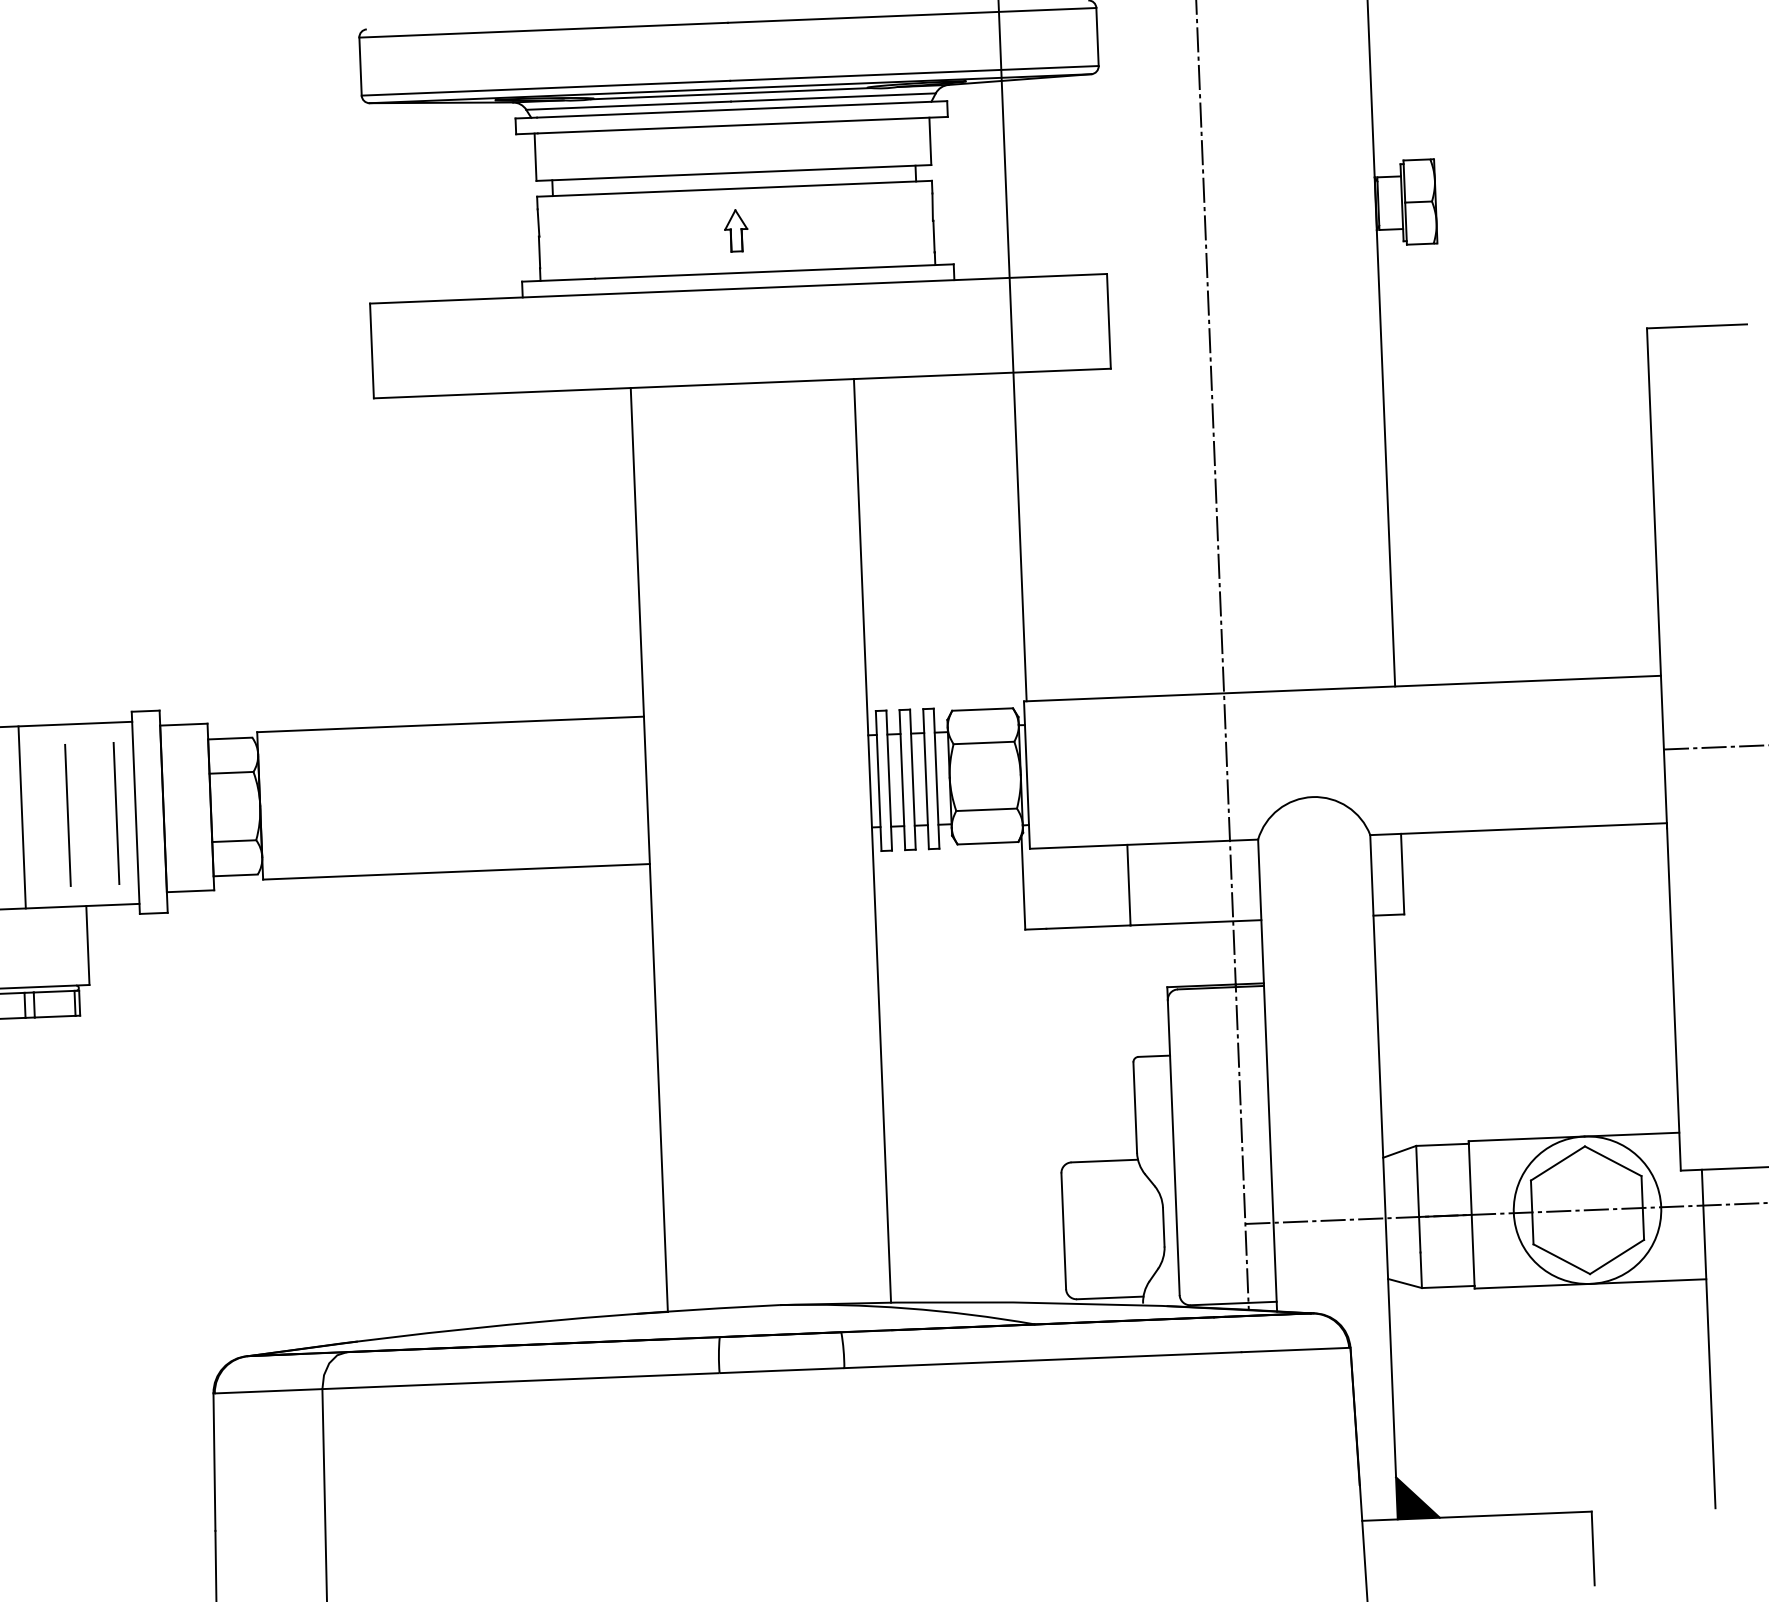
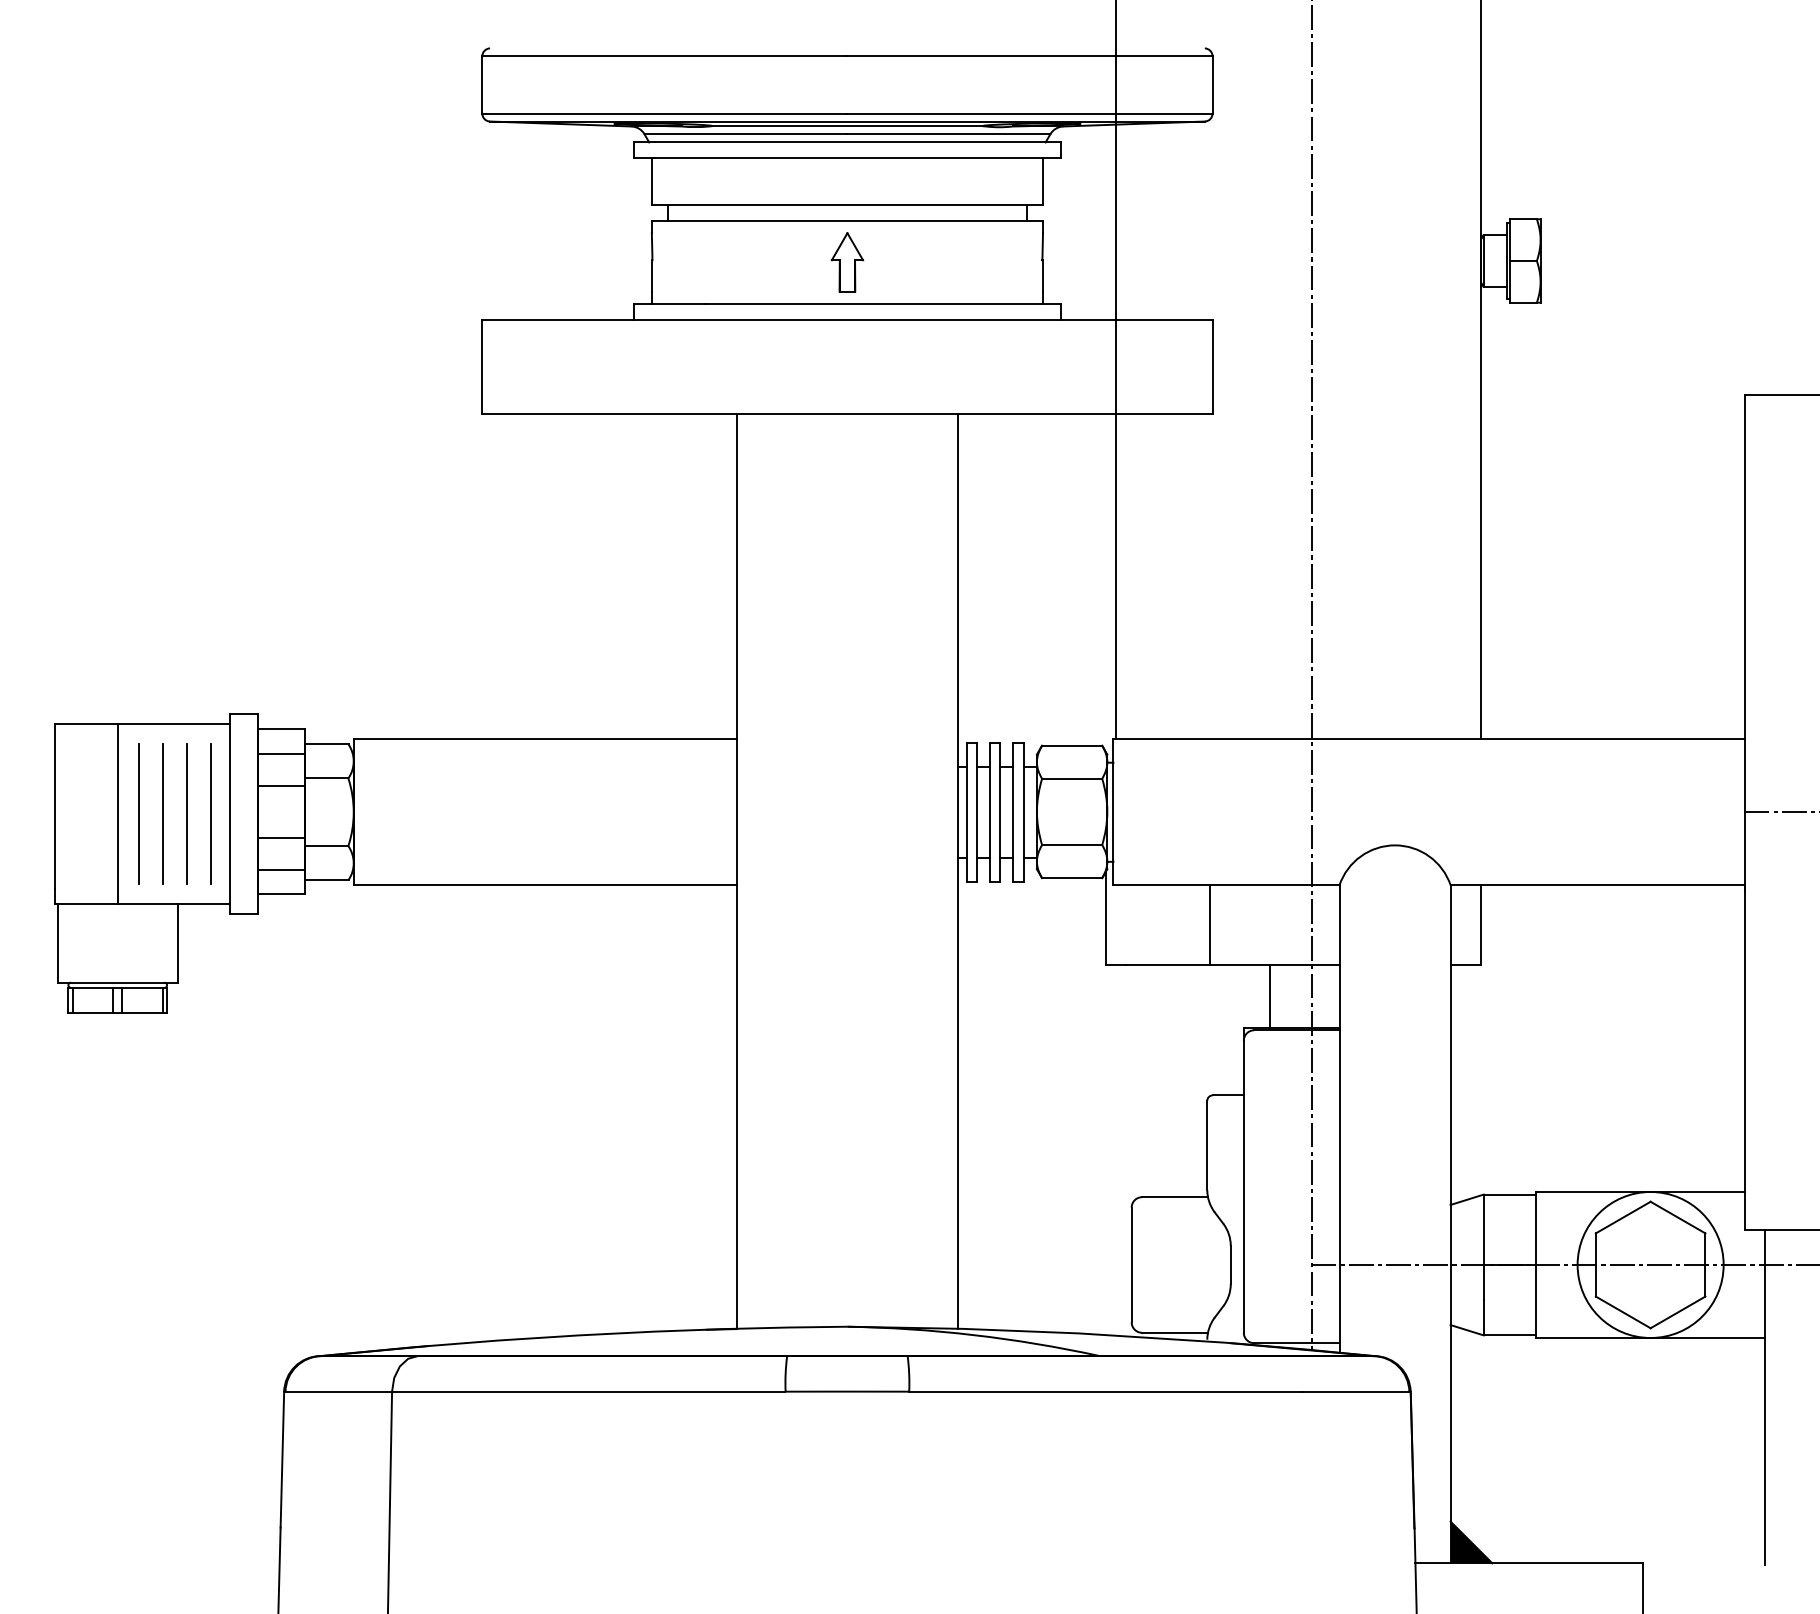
part: (736, 230) -> (847, 262), size x1.43
line: (183, 749) -> (280, 753), added
line: (185, 781) -> (280, 785), added
line: (92, 813) -> (187, 813), added
line: (44, 815) -> (139, 813), added
line: (187, 834) -> (280, 837), added
line: (188, 866) -> (280, 869), added
line: (1191, 954) -> (1269, 996), added

